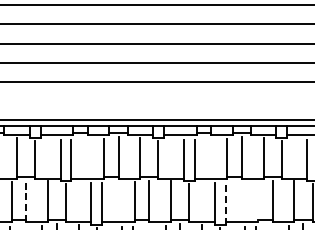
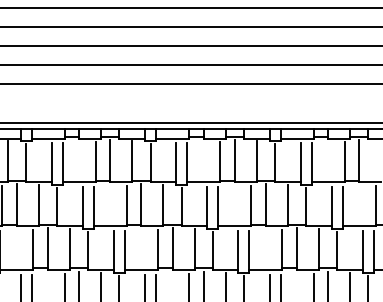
line: (25, 200) -> (16, 204), dashed -> solid
line: (258, 202) -> (251, 206), added
line: (225, 203) -> (218, 207), dashed -> solid

